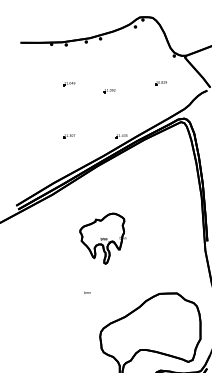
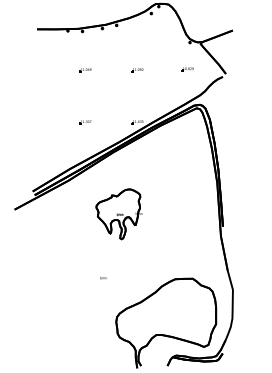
part: (160, 83) -> (187, 69), moved
part: (109, 91) -> (137, 70), moved
part: (102, 238) -> (118, 214), moved

